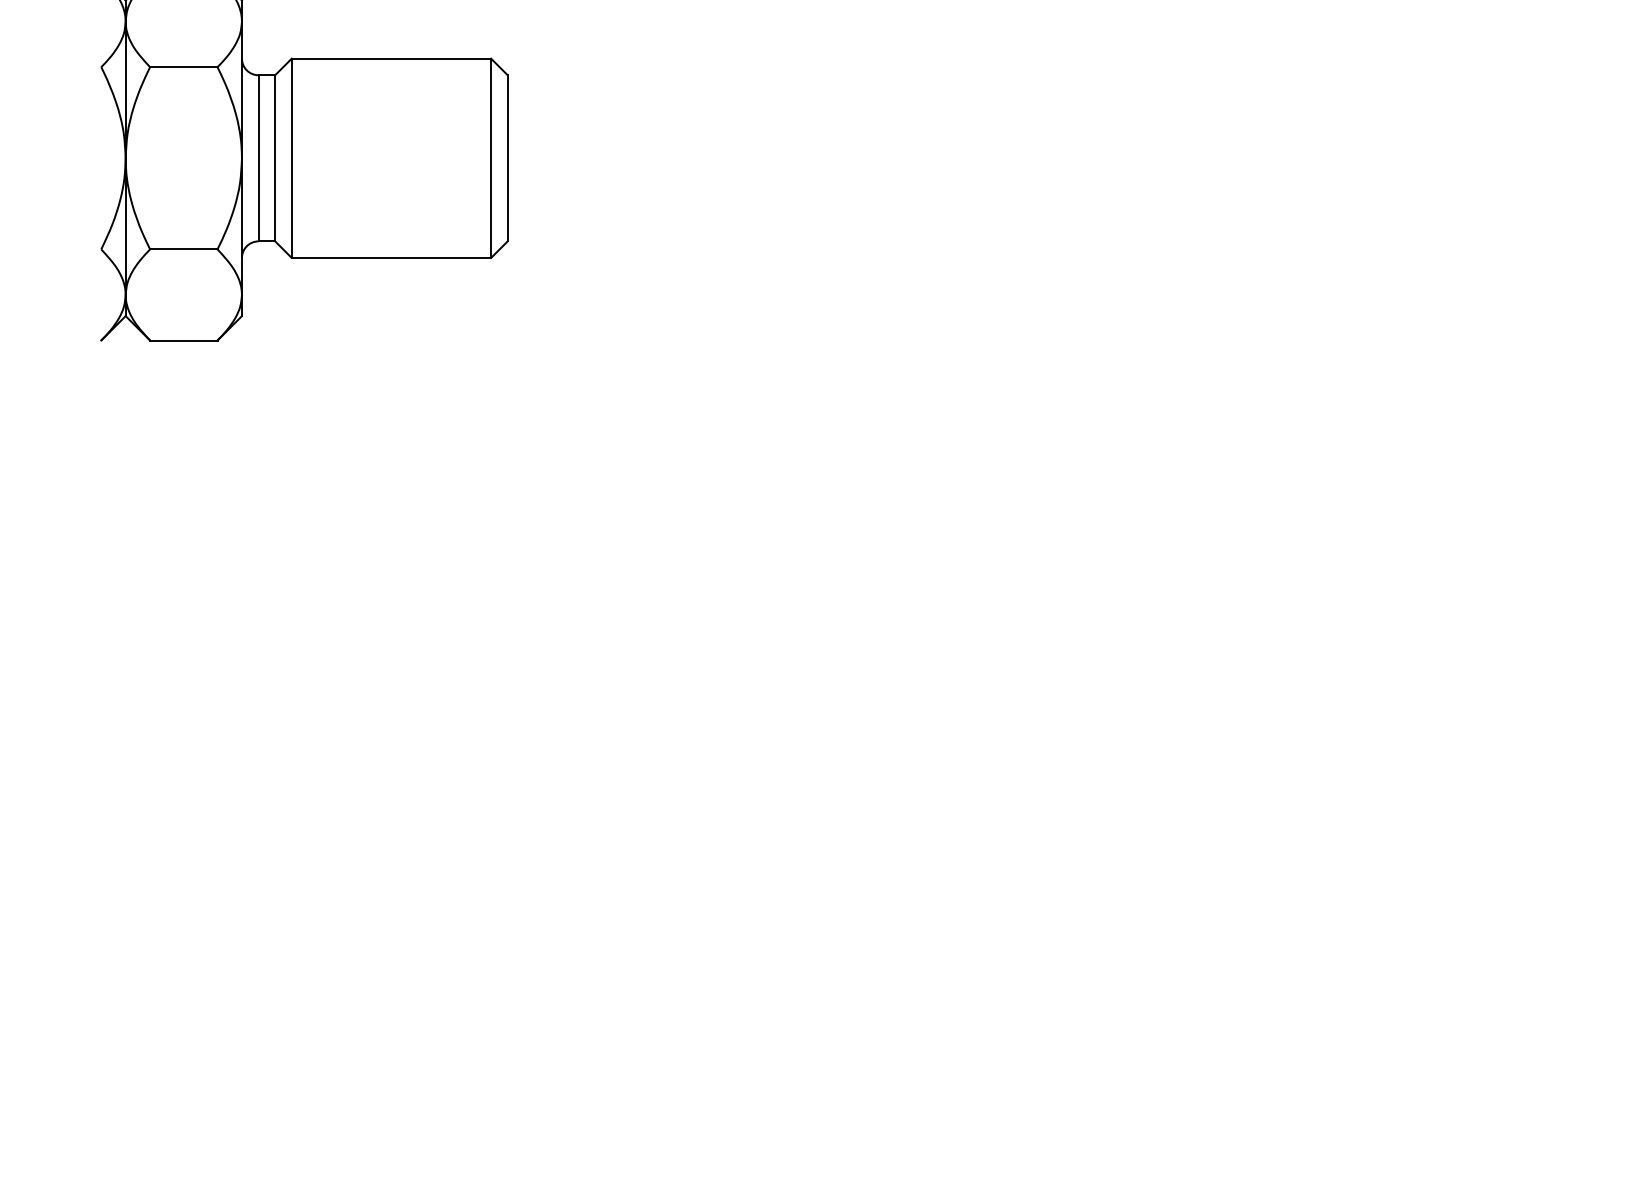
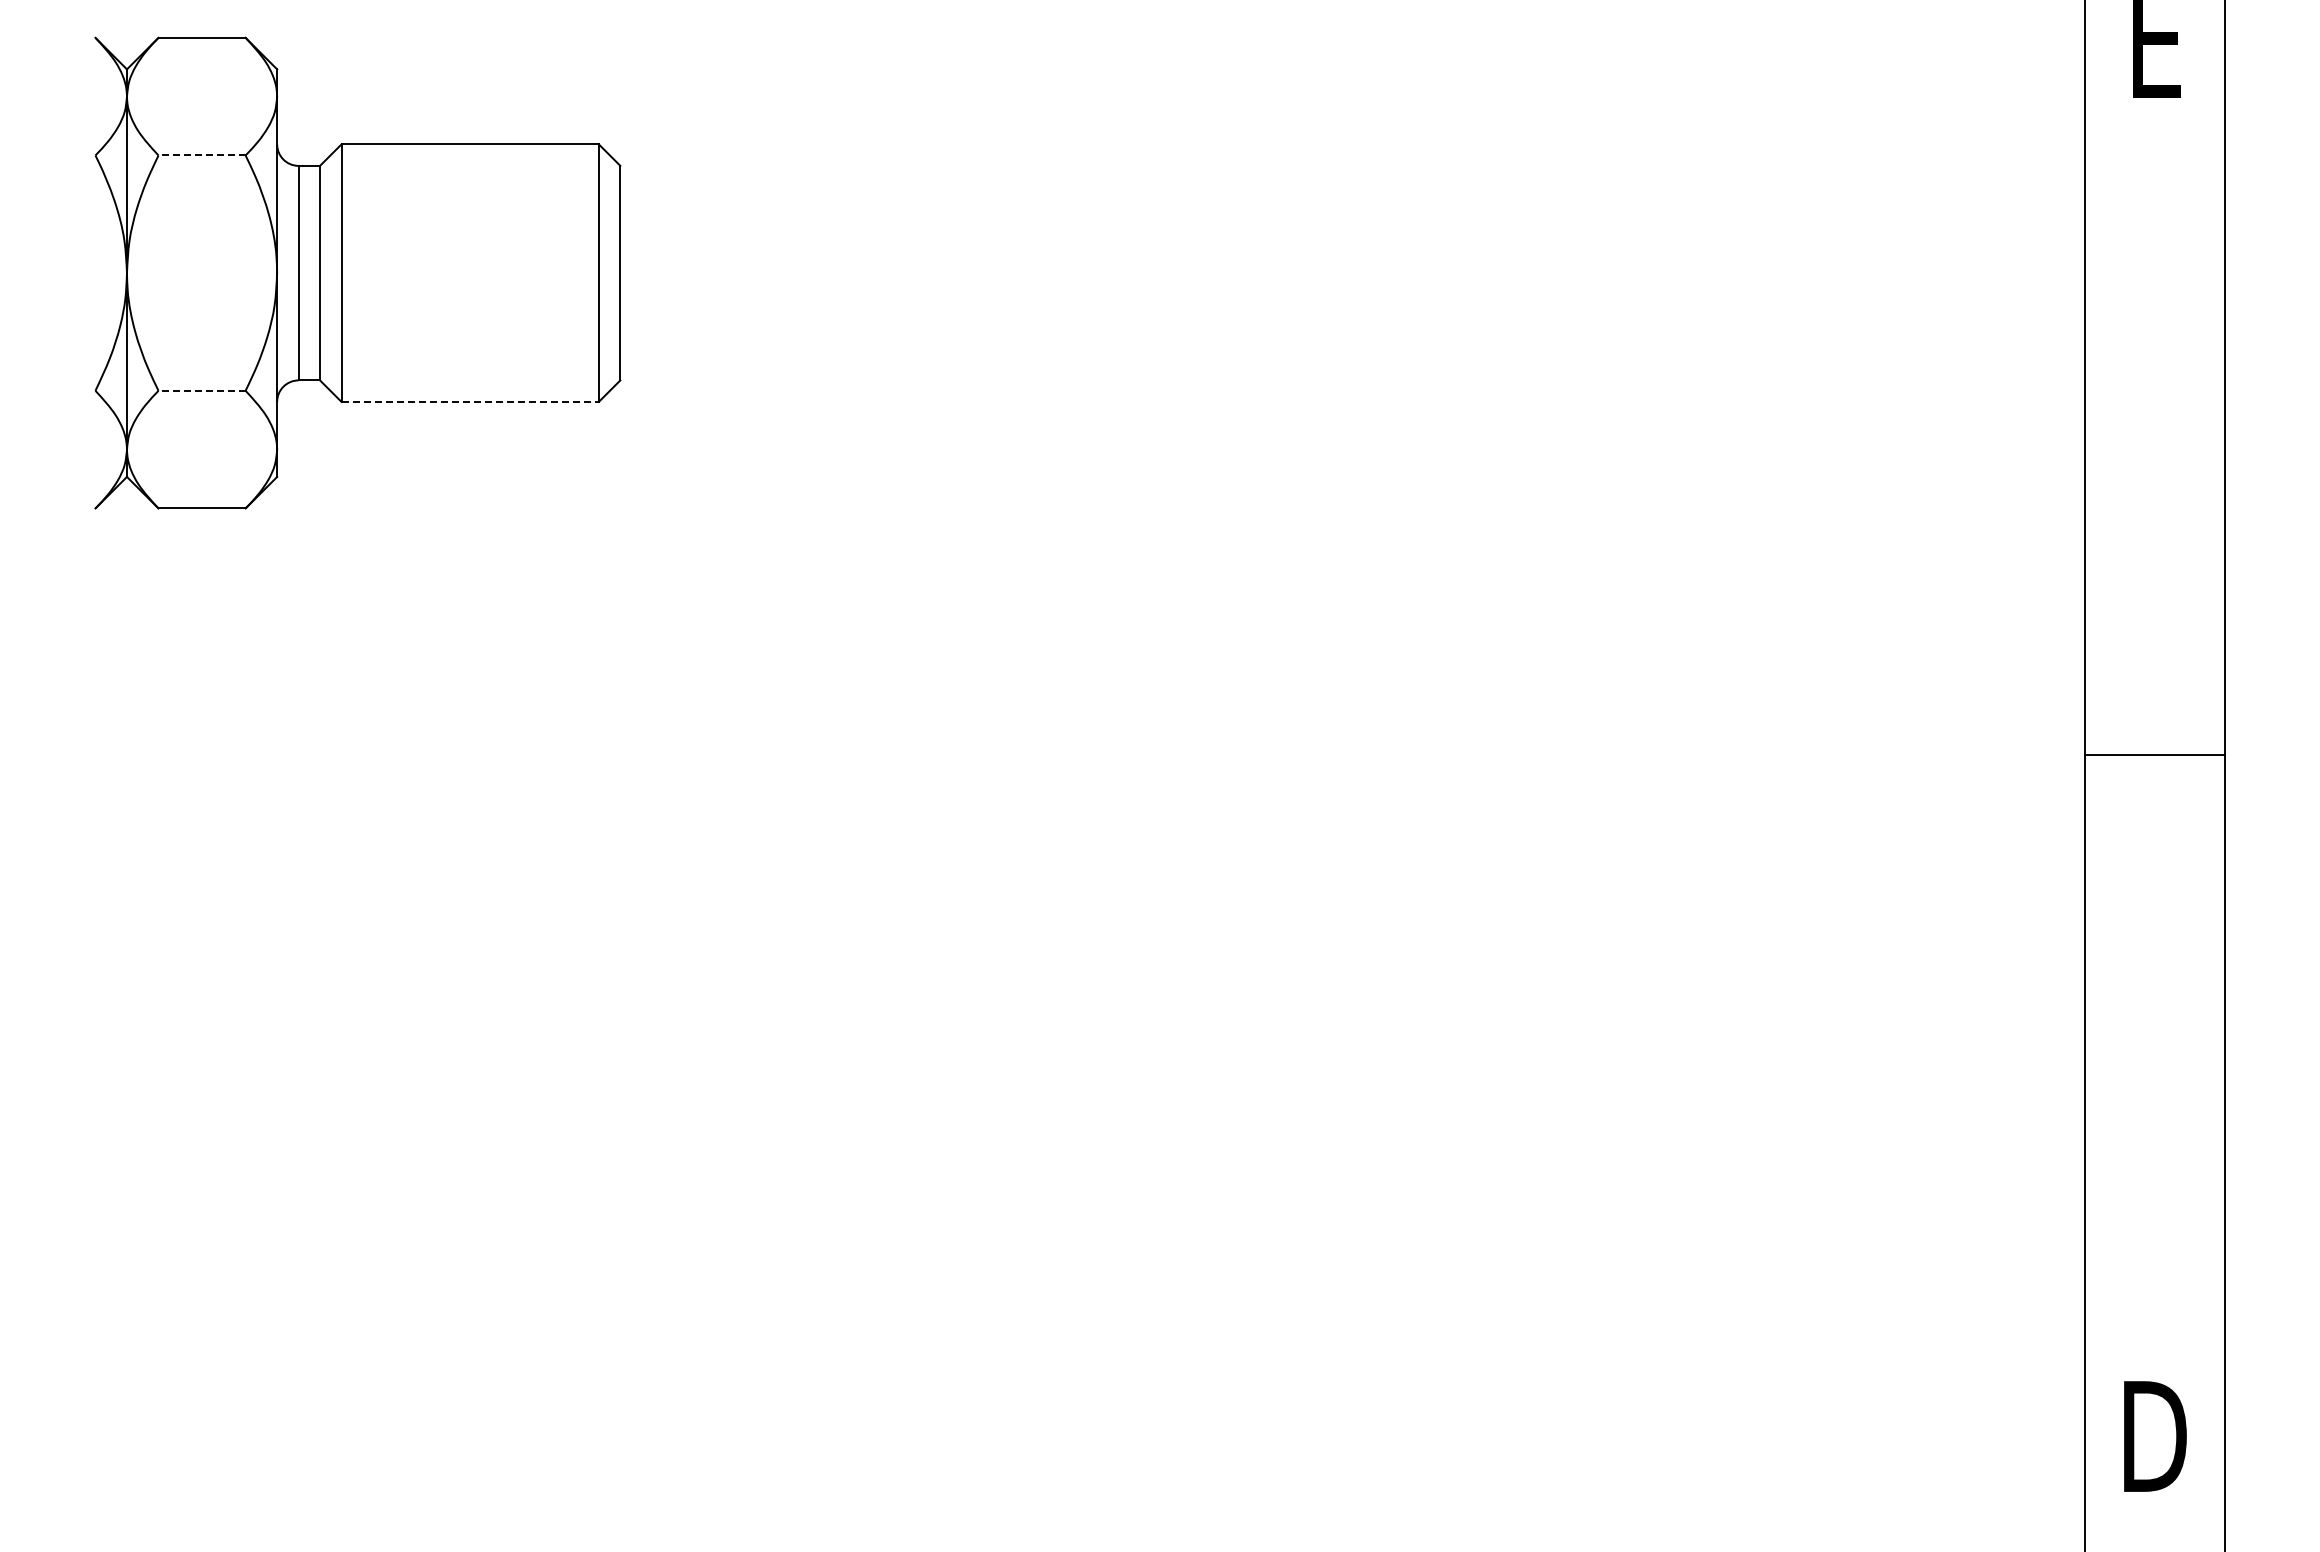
line: (184, 67) -> (202, 155), solid -> dashed
line: (184, 249) -> (202, 390), solid -> dashed
line: (391, 257) -> (470, 401), solid -> dashed

